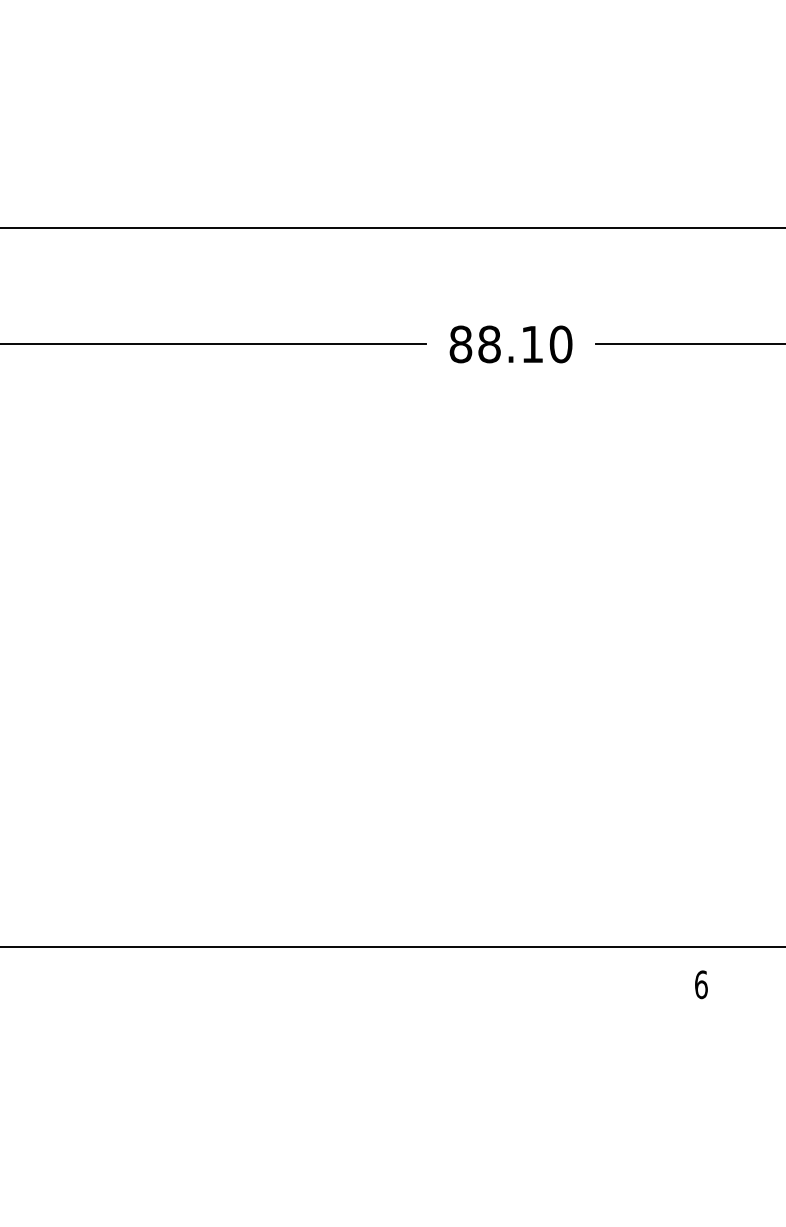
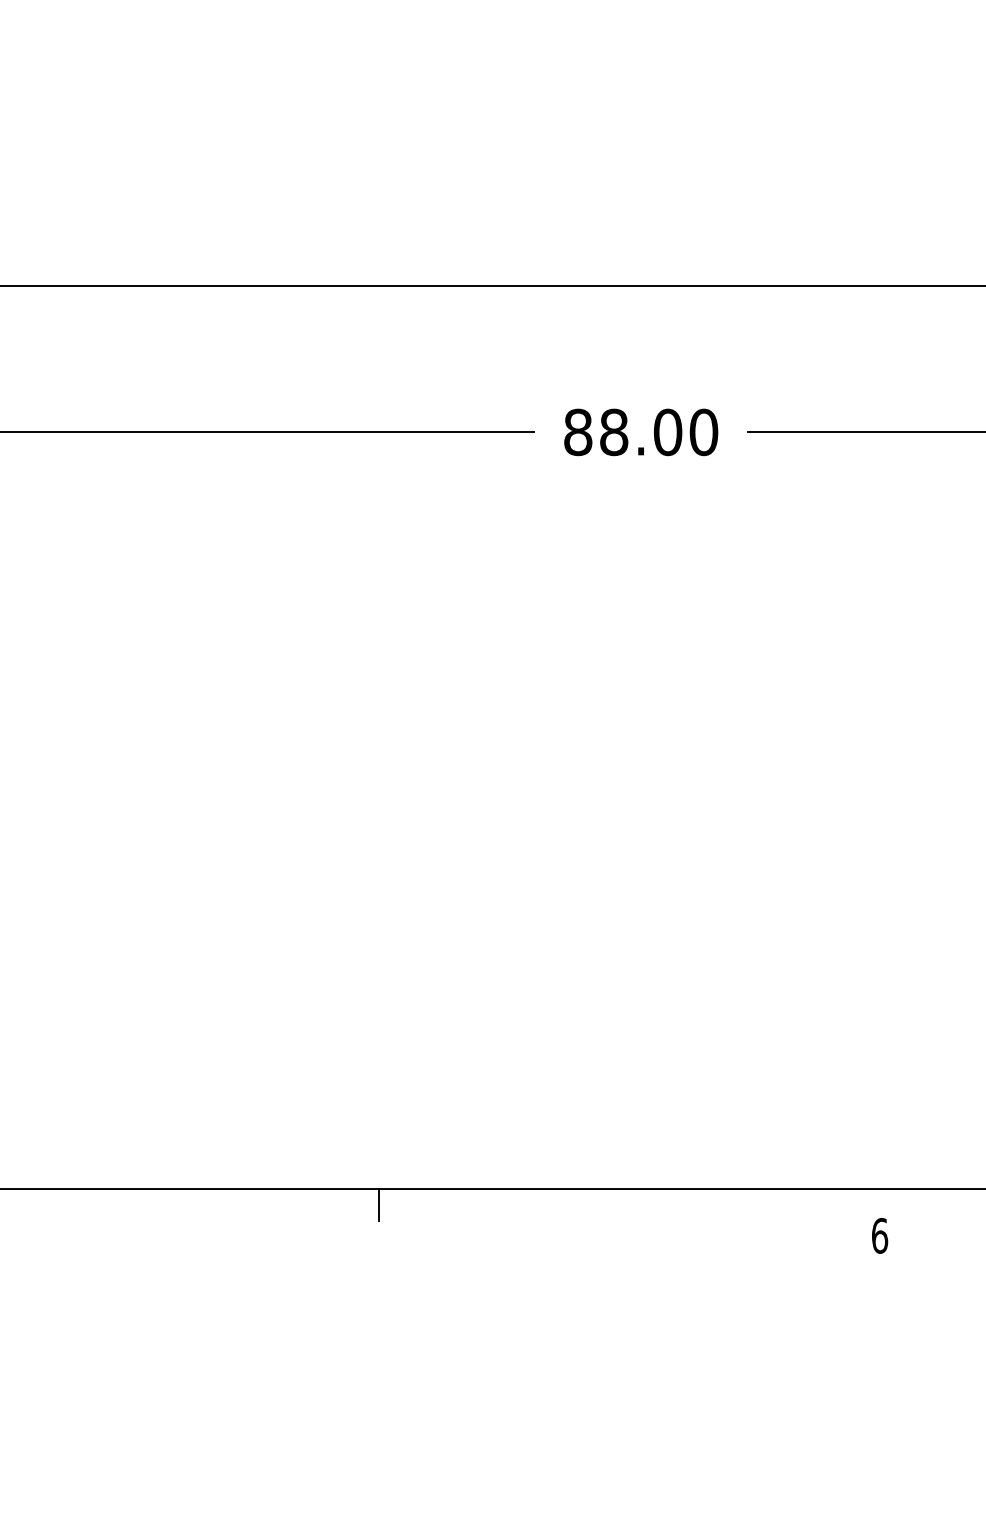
text: (532, 344) -> (668, 432), 88.10 -> 88.00
line: (302, 959) -> (379, 1204), added

